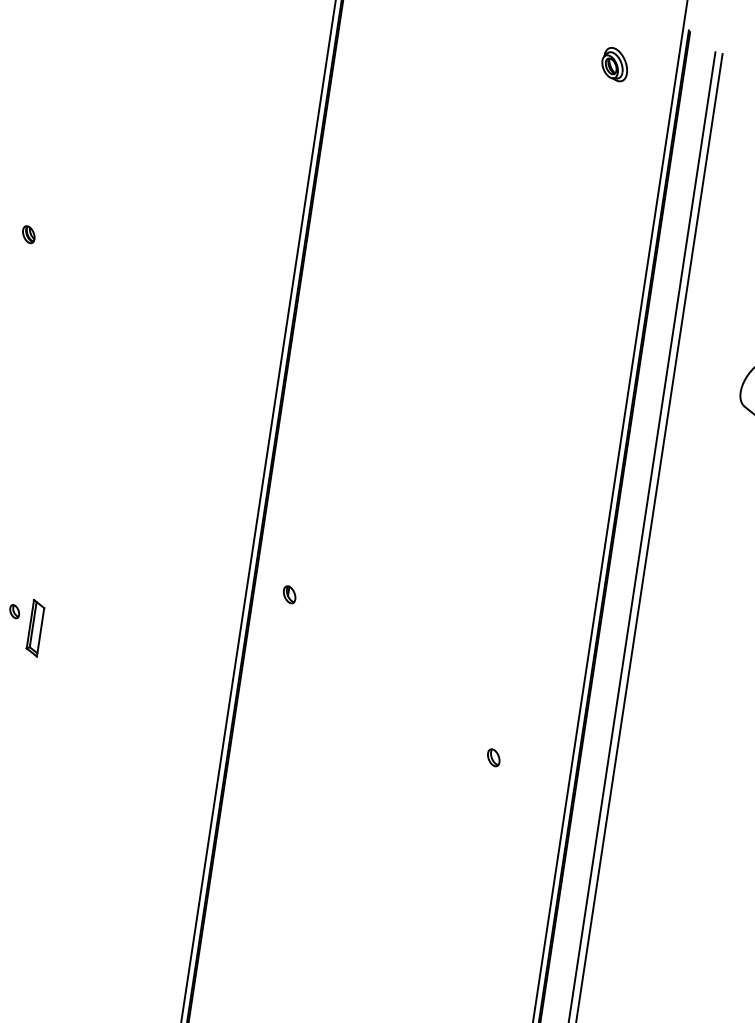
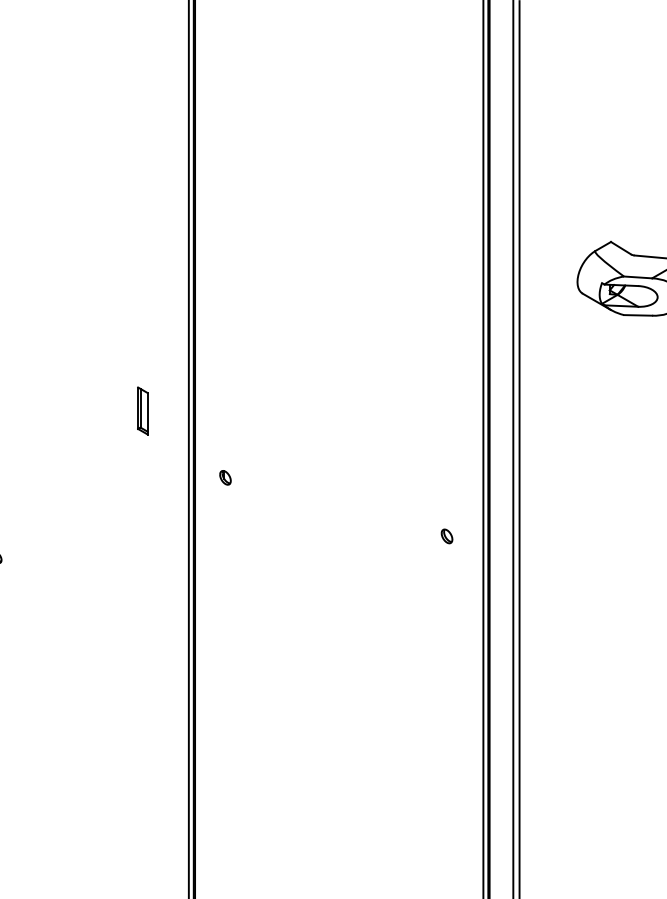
part: (614, 64) -> (430, 23), removed
part: (289, 594) -> (225, 477), moved
part: (35, 627) -> (142, 410), moved
part: (493, 757) -> (446, 536), moved

